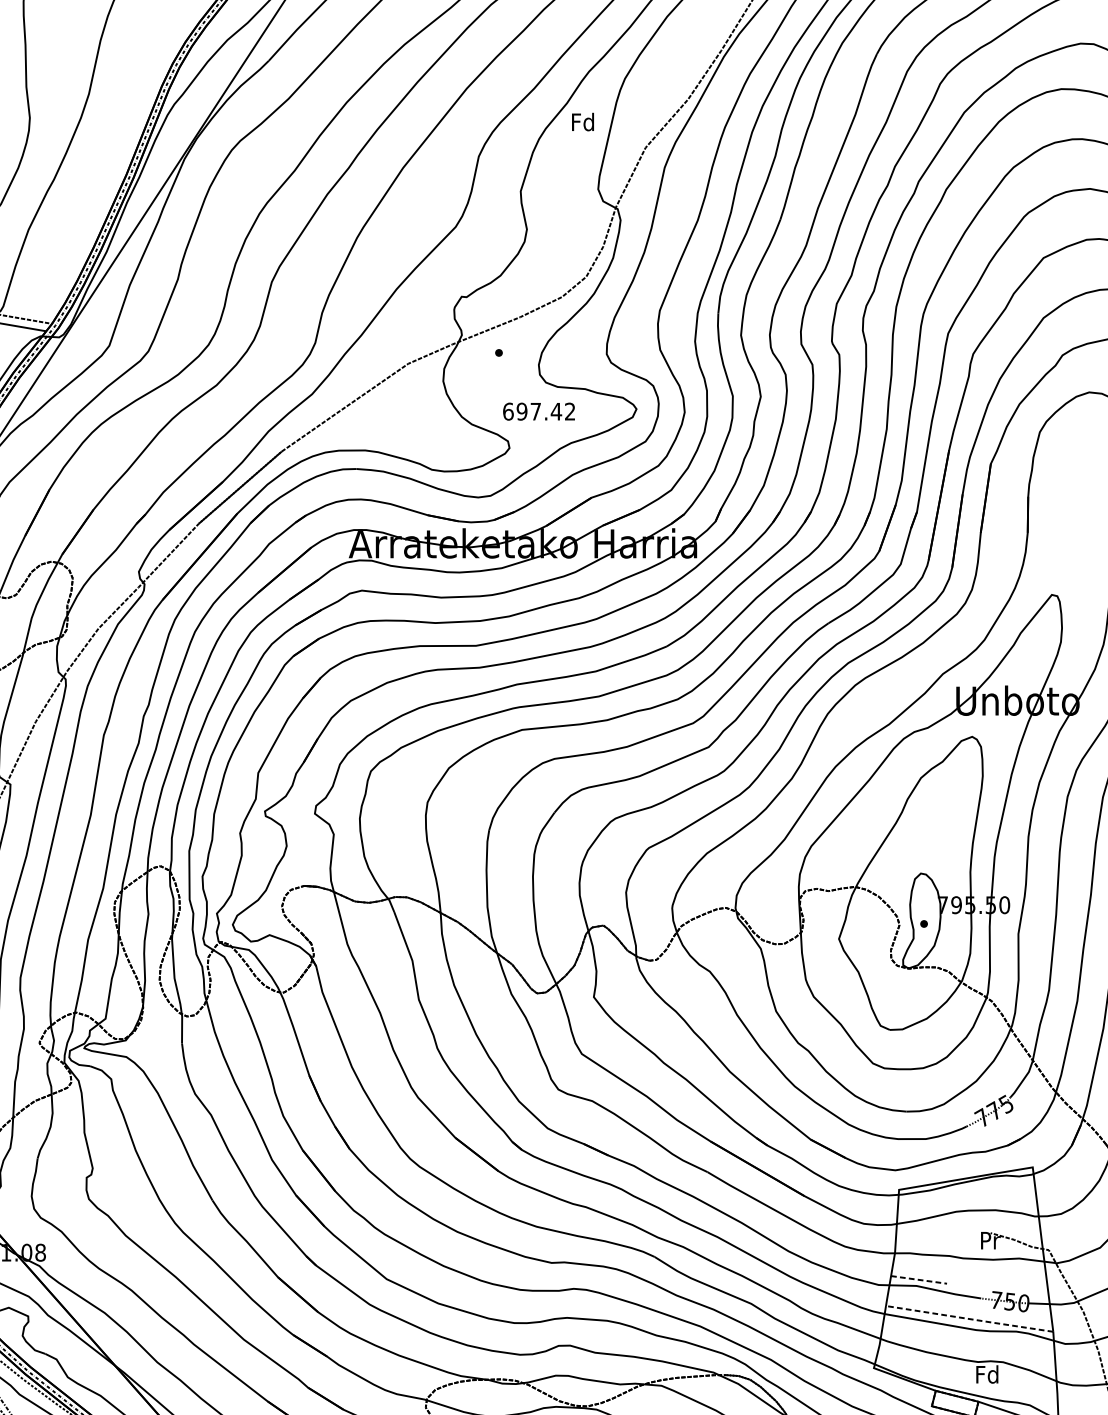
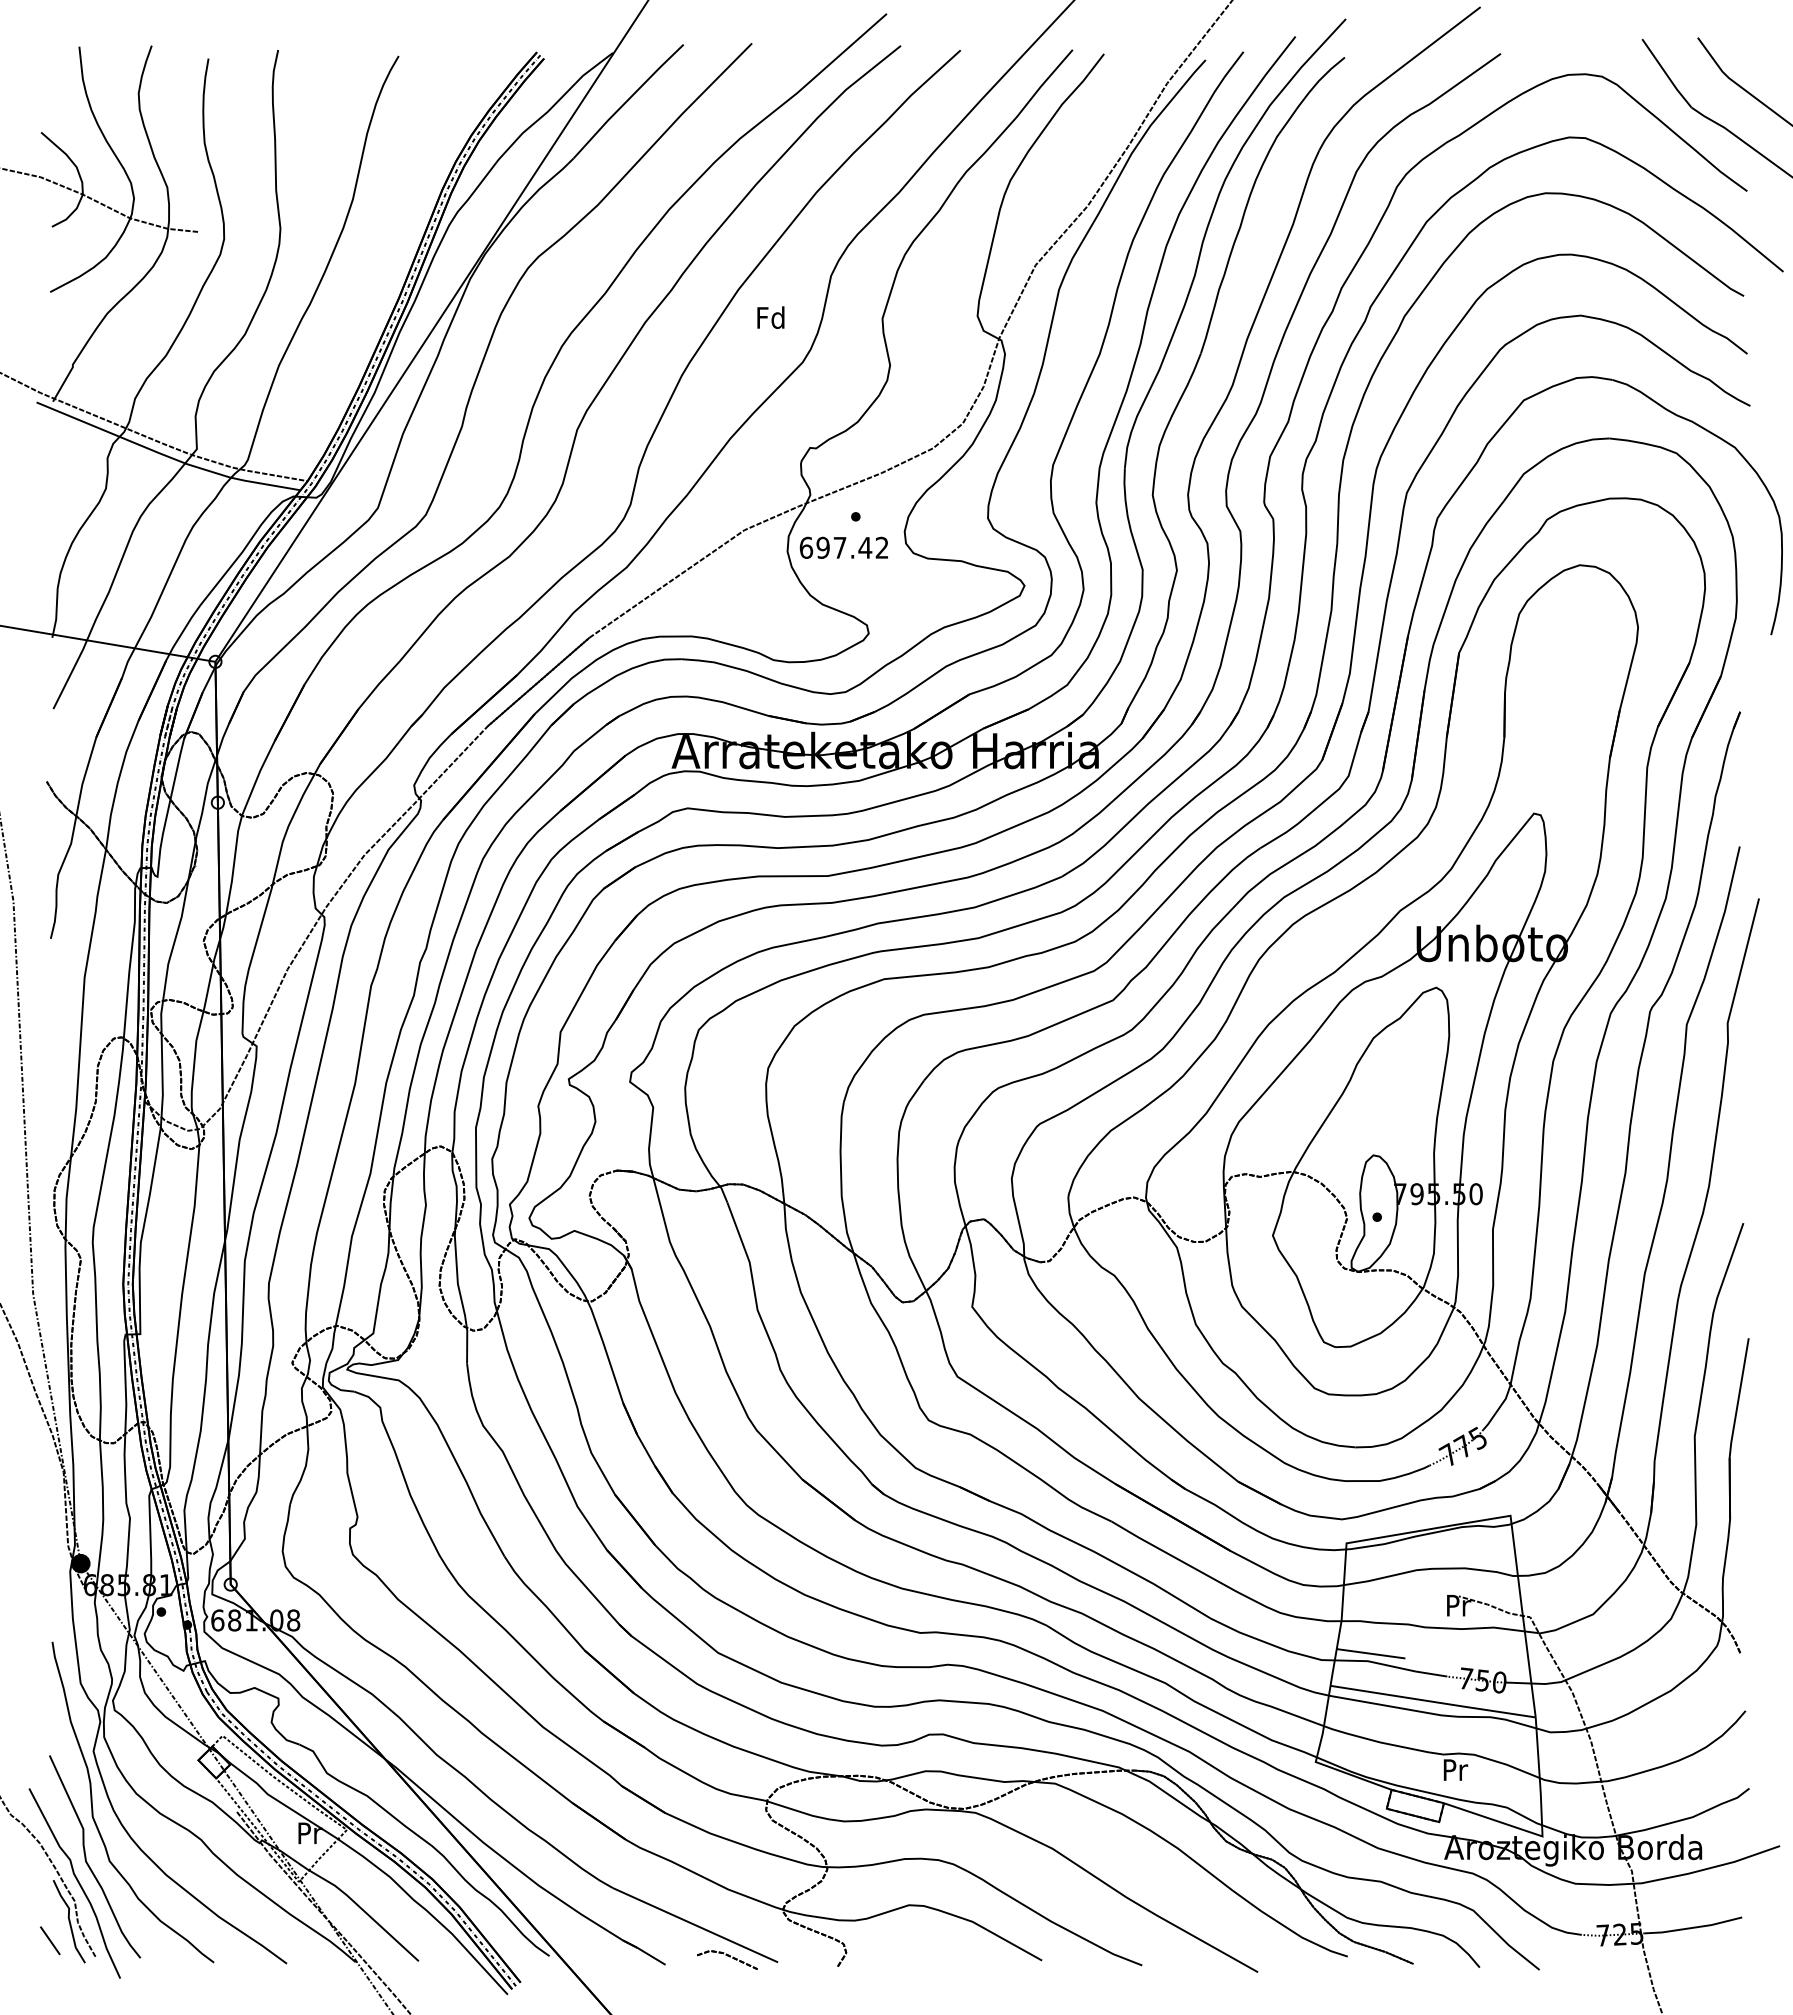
text: (582, 121) -> (770, 317), moved
text: (538, 411) -> (843, 547), moved
line: (919, 1279) -> (1371, 1653), dashed -> solid
line: (969, 1318) -> (1433, 1701), dashed -> solid
text: (987, 1374) -> (1454, 1769), Fd -> Pr

